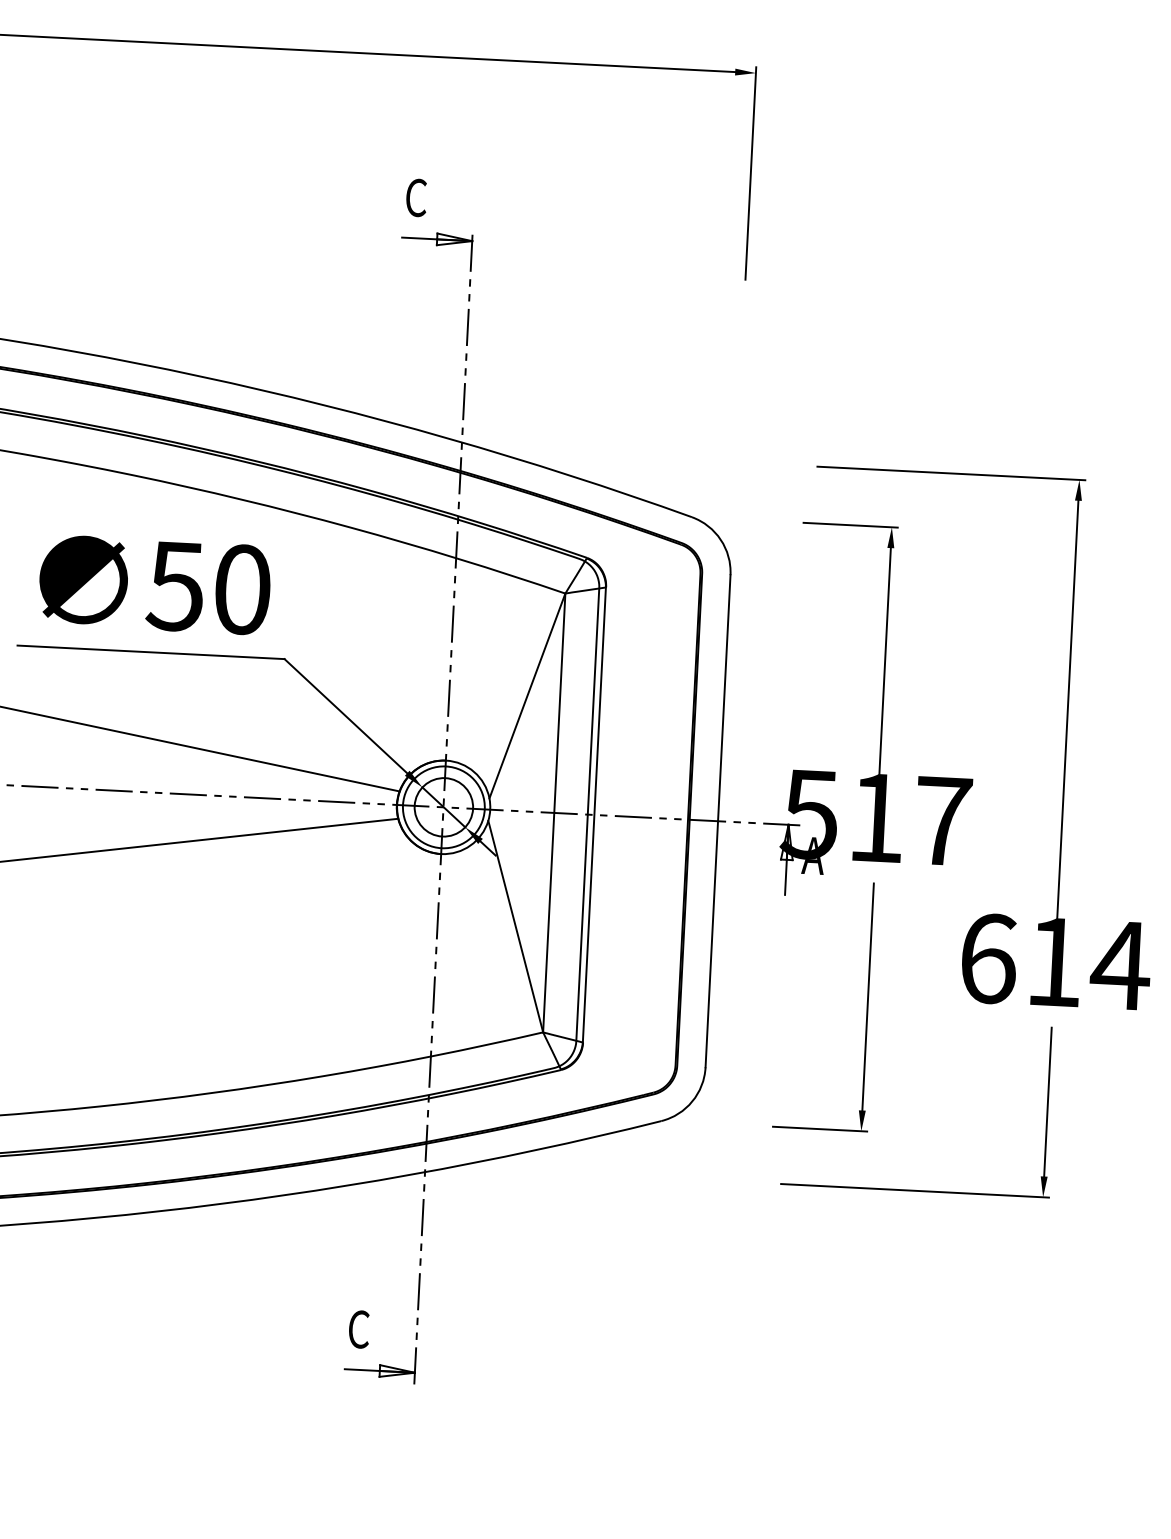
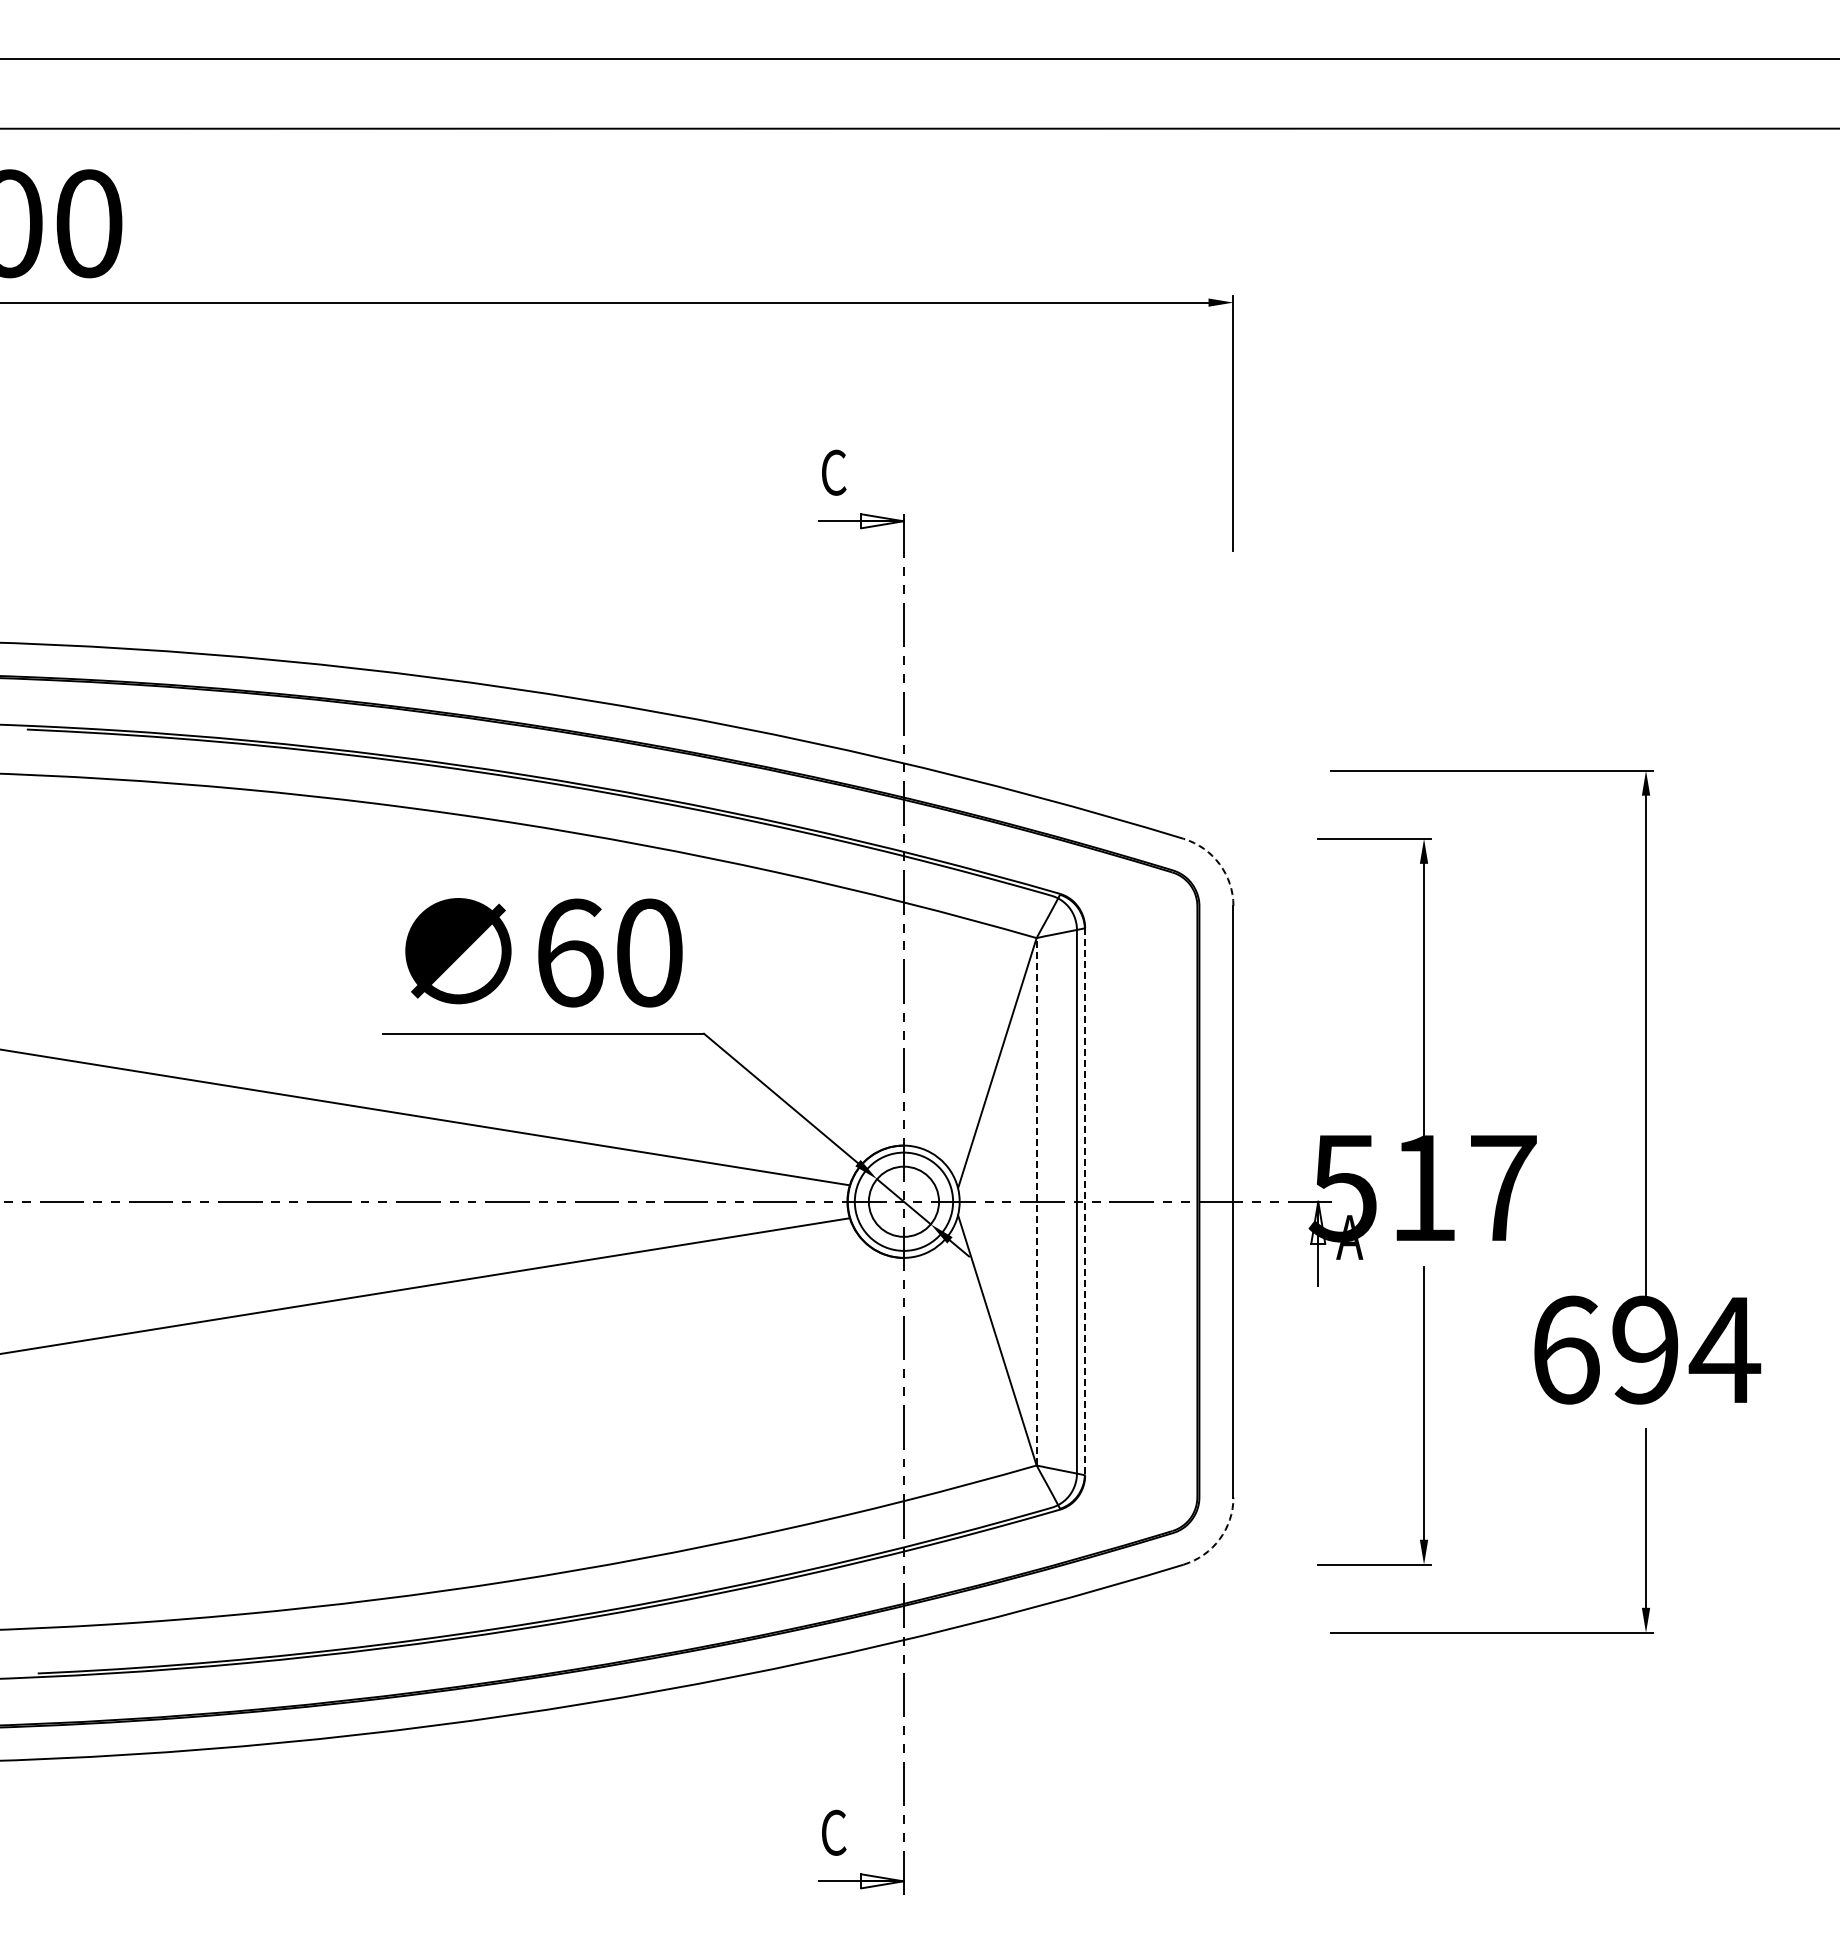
arc: (720, 540) -> (1219, 864), solid -> dashed
text: (175, 585) -> (568, 952), 50 -> 60
line: (554, 812) -> (1036, 1201), solid -> dashed
line: (594, 815) -> (1084, 1202), solid -> dashed
text: (1054, 961) -> (1645, 1349), 614 -> 694
arc: (692, 1101) -> (1219, 1539), solid -> dashed

